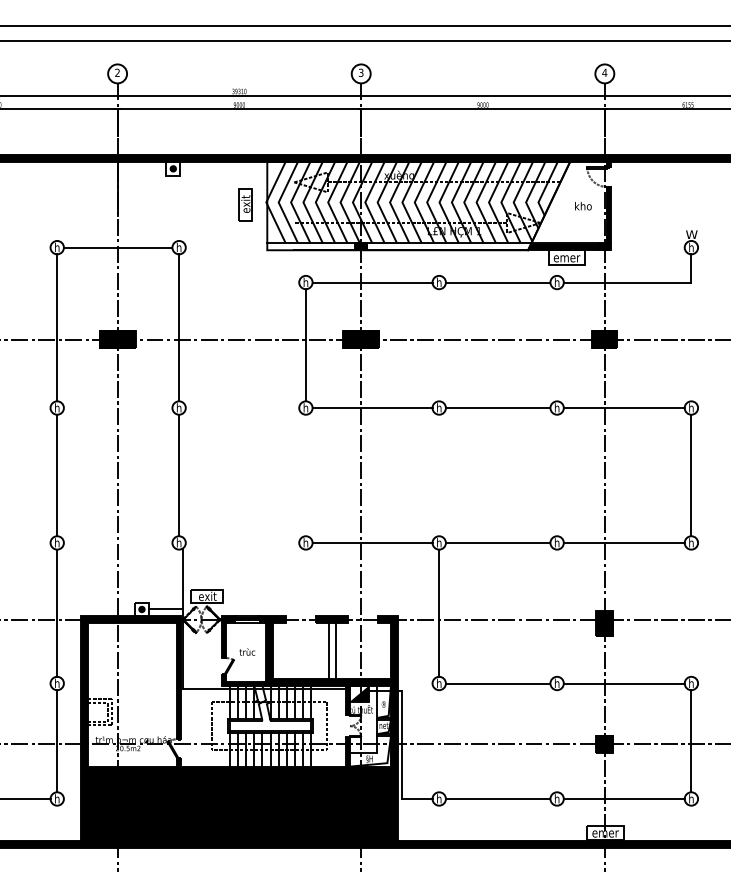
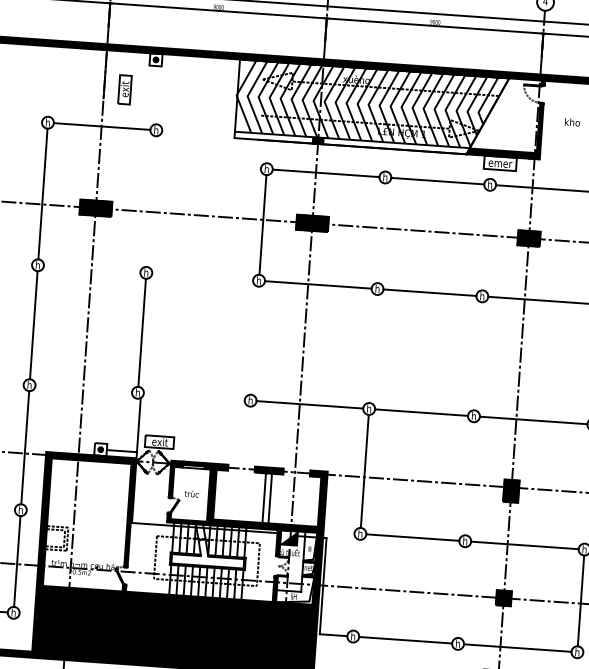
part: (245, 204) -> (124, 89), moved
text: (583, 206) -> (572, 122), moved
line: (179, 327) -> (151, 201), removed

